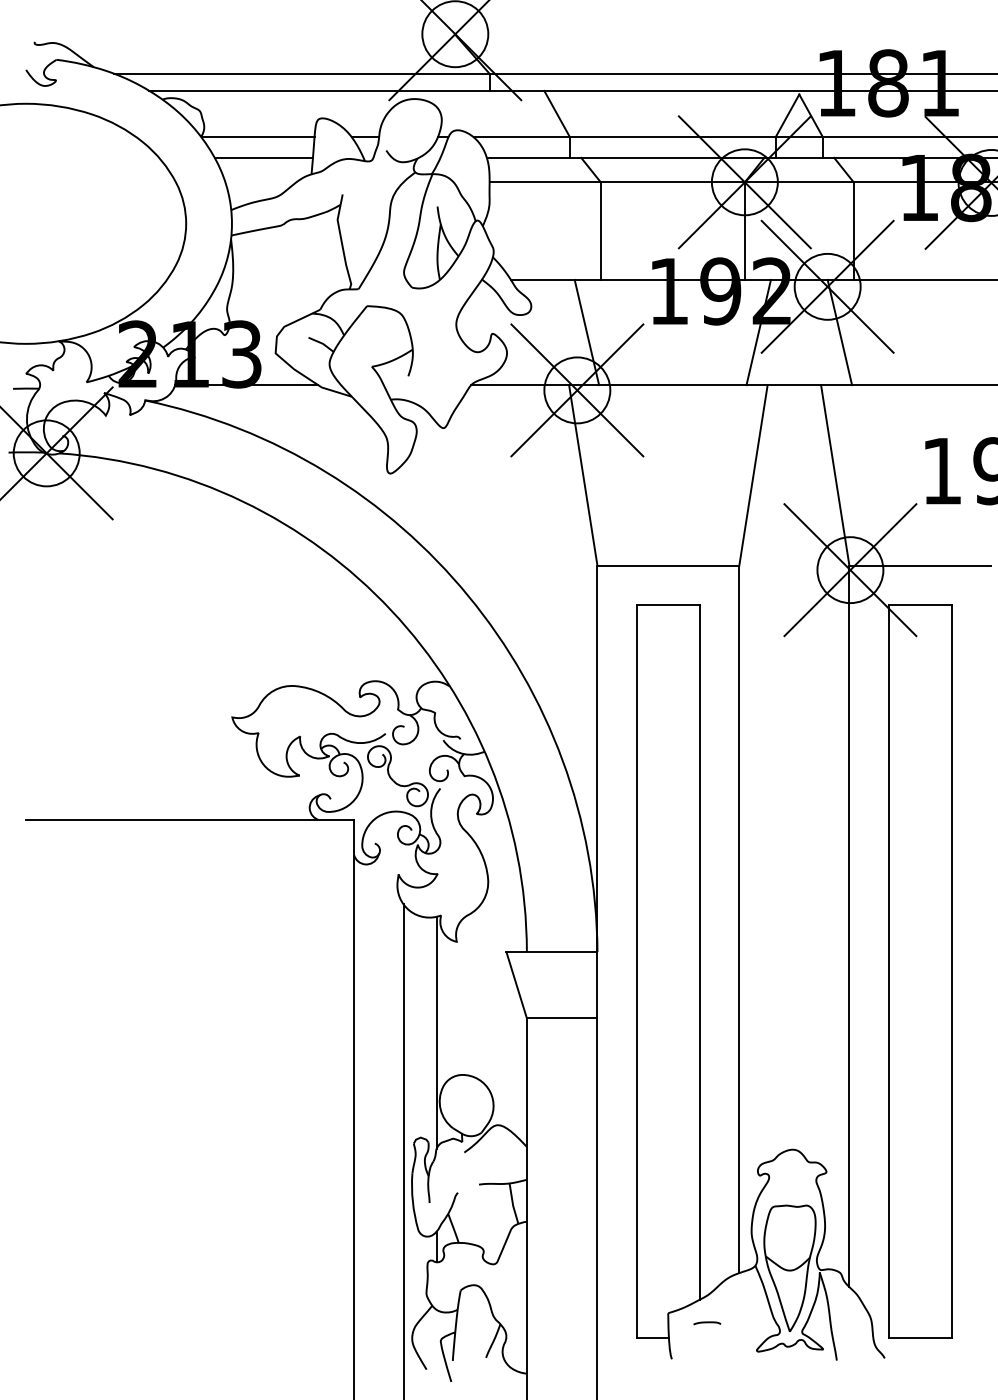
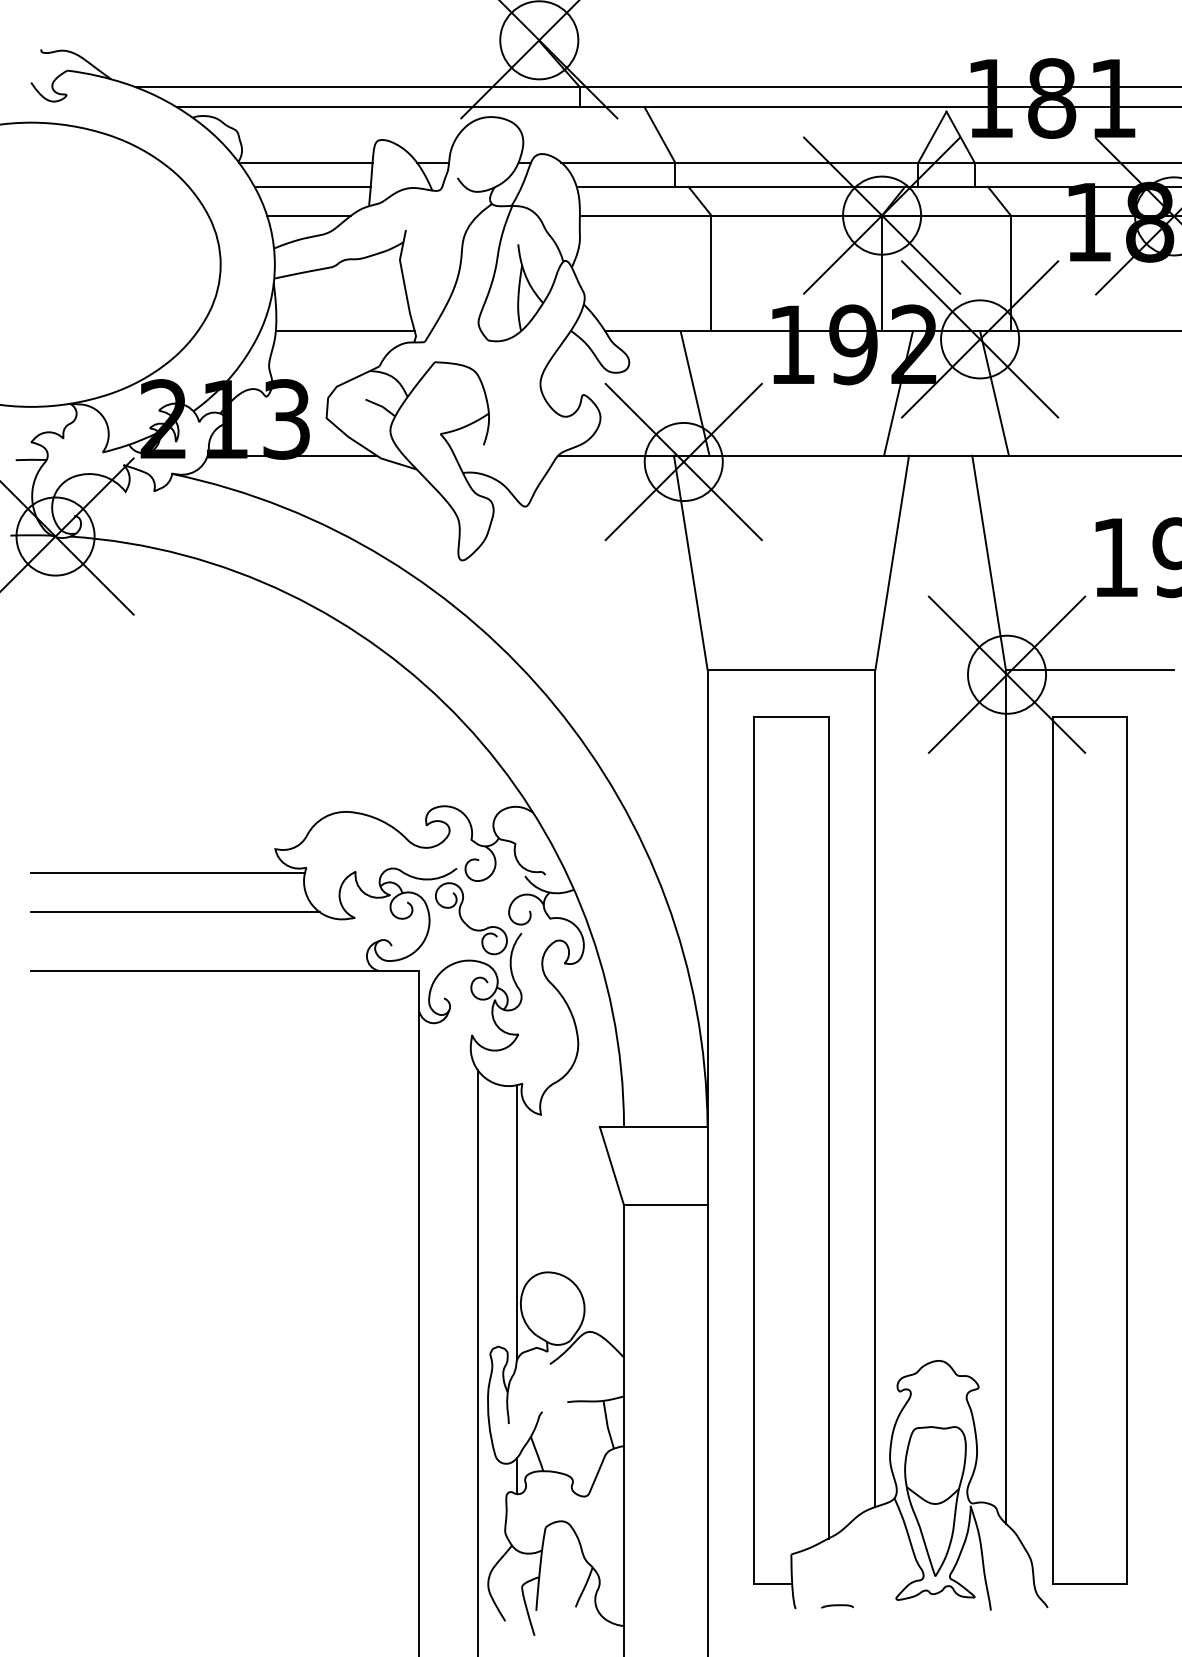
line: (261, 182) -> (309, 215), added
line: (290, 280) -> (344, 331), added
line: (141, 738) -> (167, 873), added
line: (148, 770) -> (175, 912), added
curve: (707, 1323) -> (837, 1606), moved

